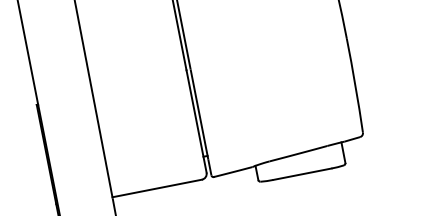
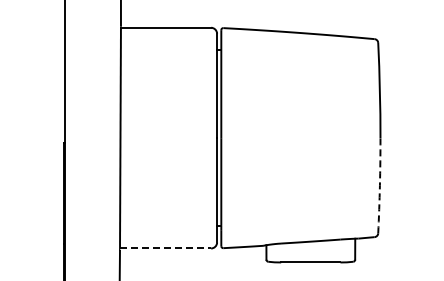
arc: (354, 85) -> (379, 185), solid -> dashed
line: (157, 188) -> (165, 248), solid -> dashed

